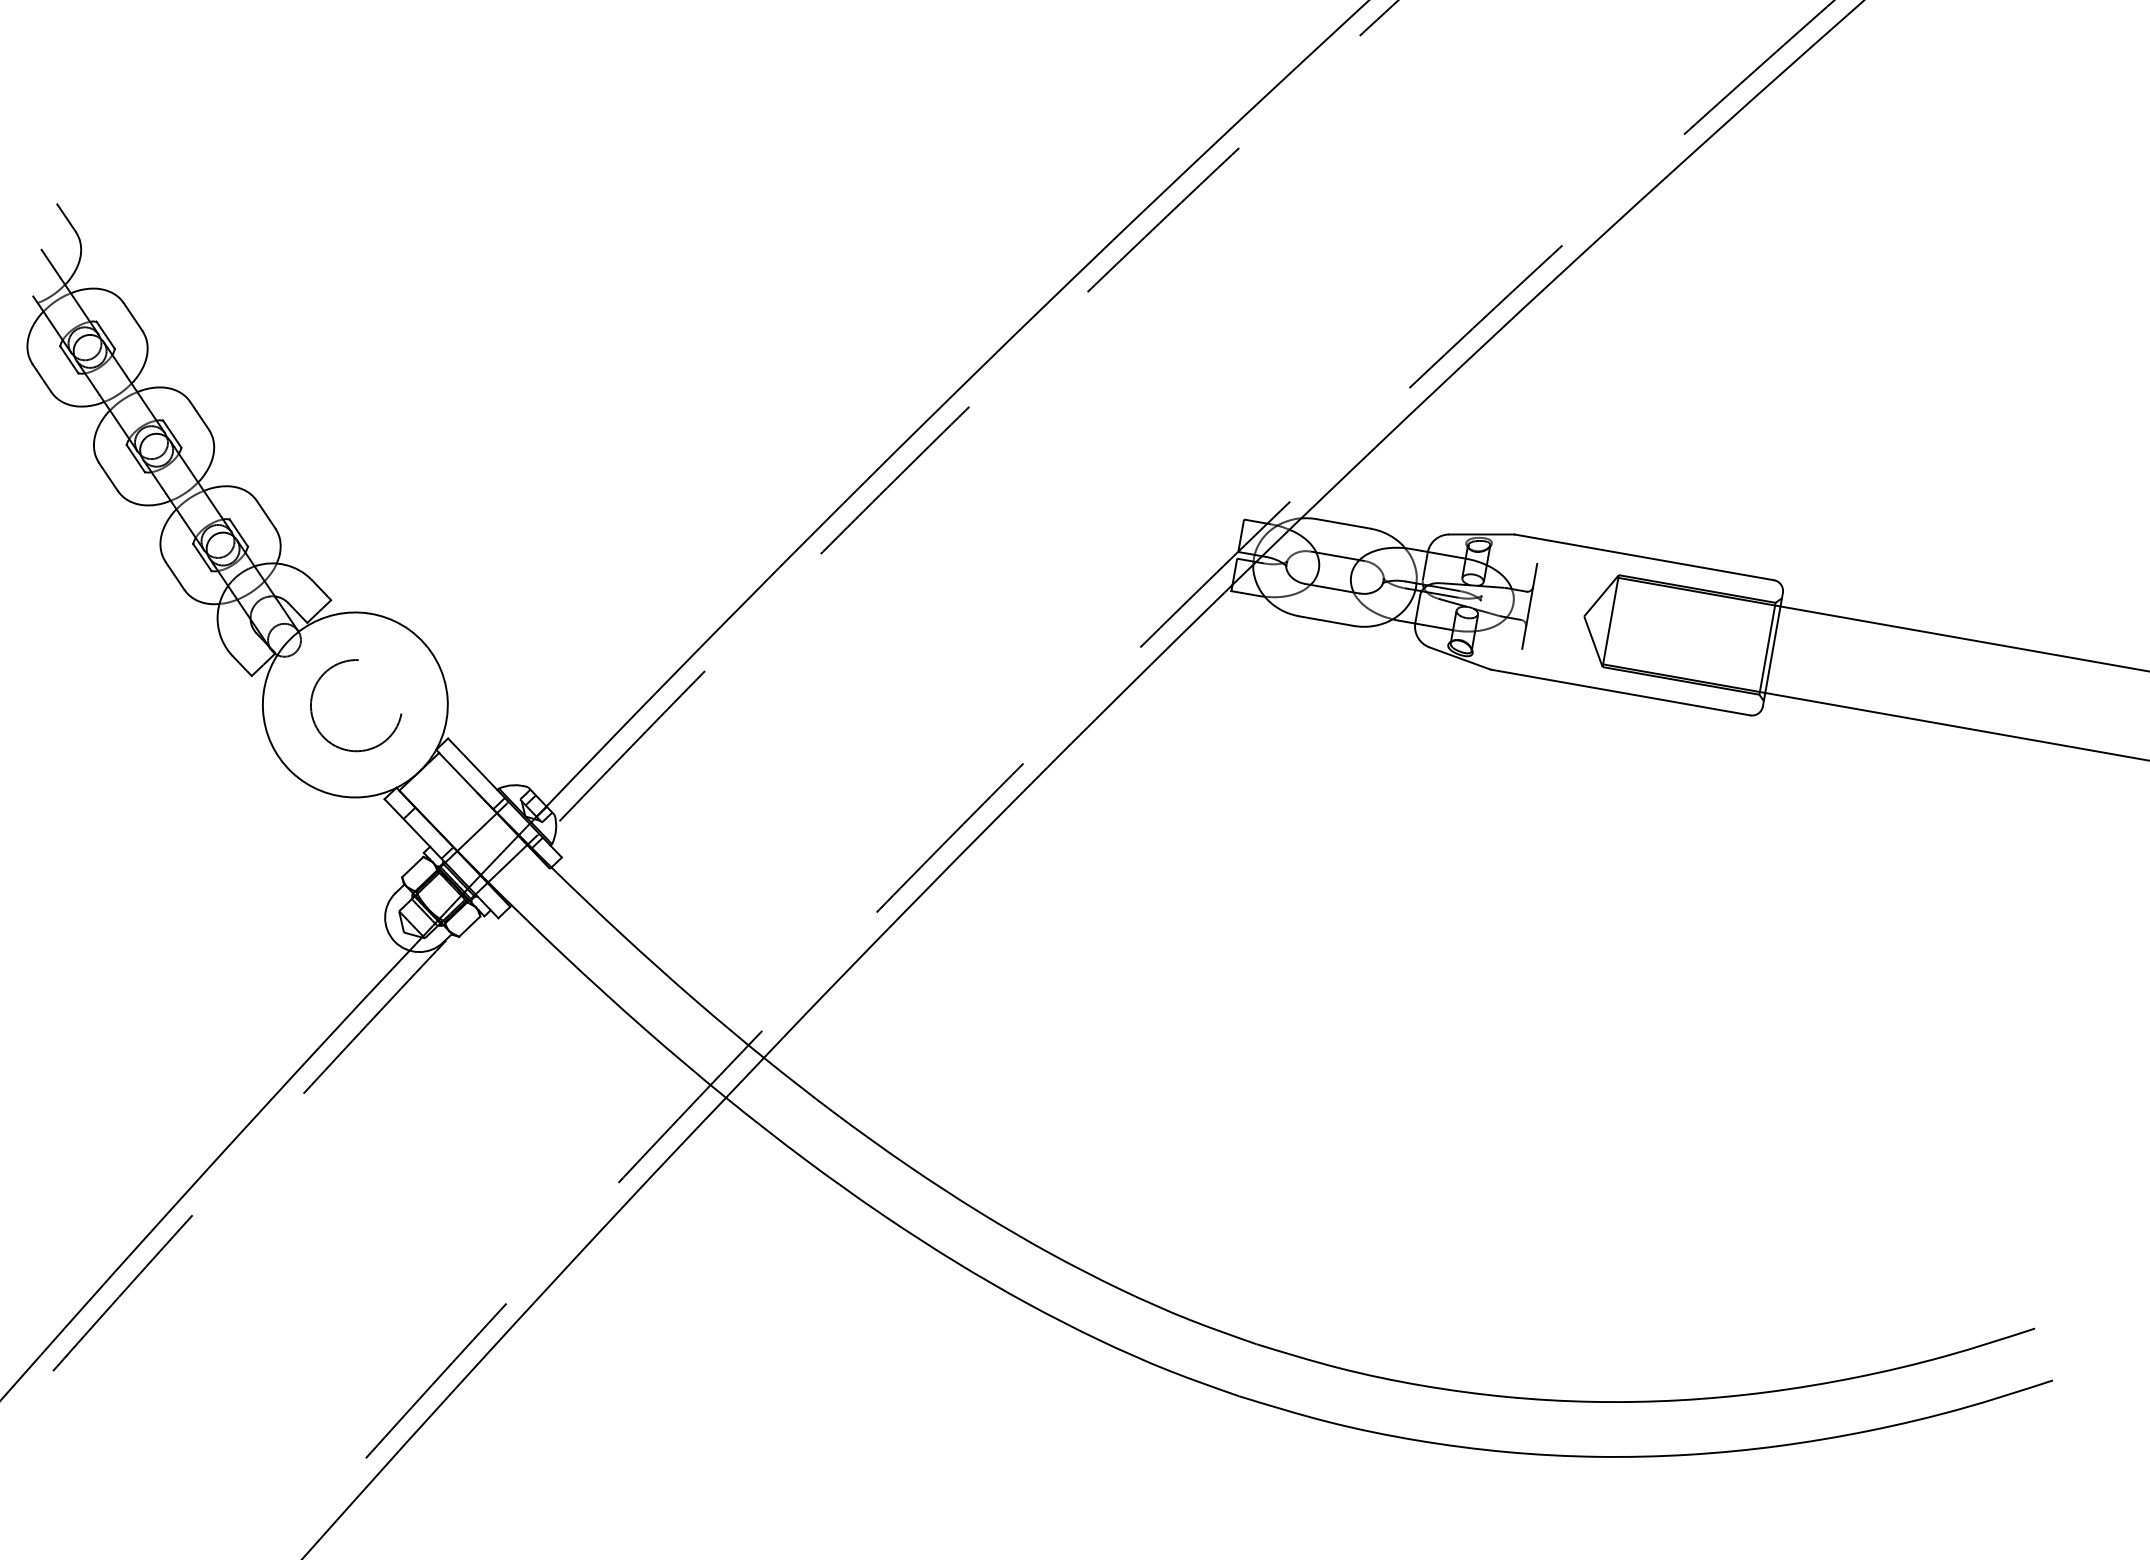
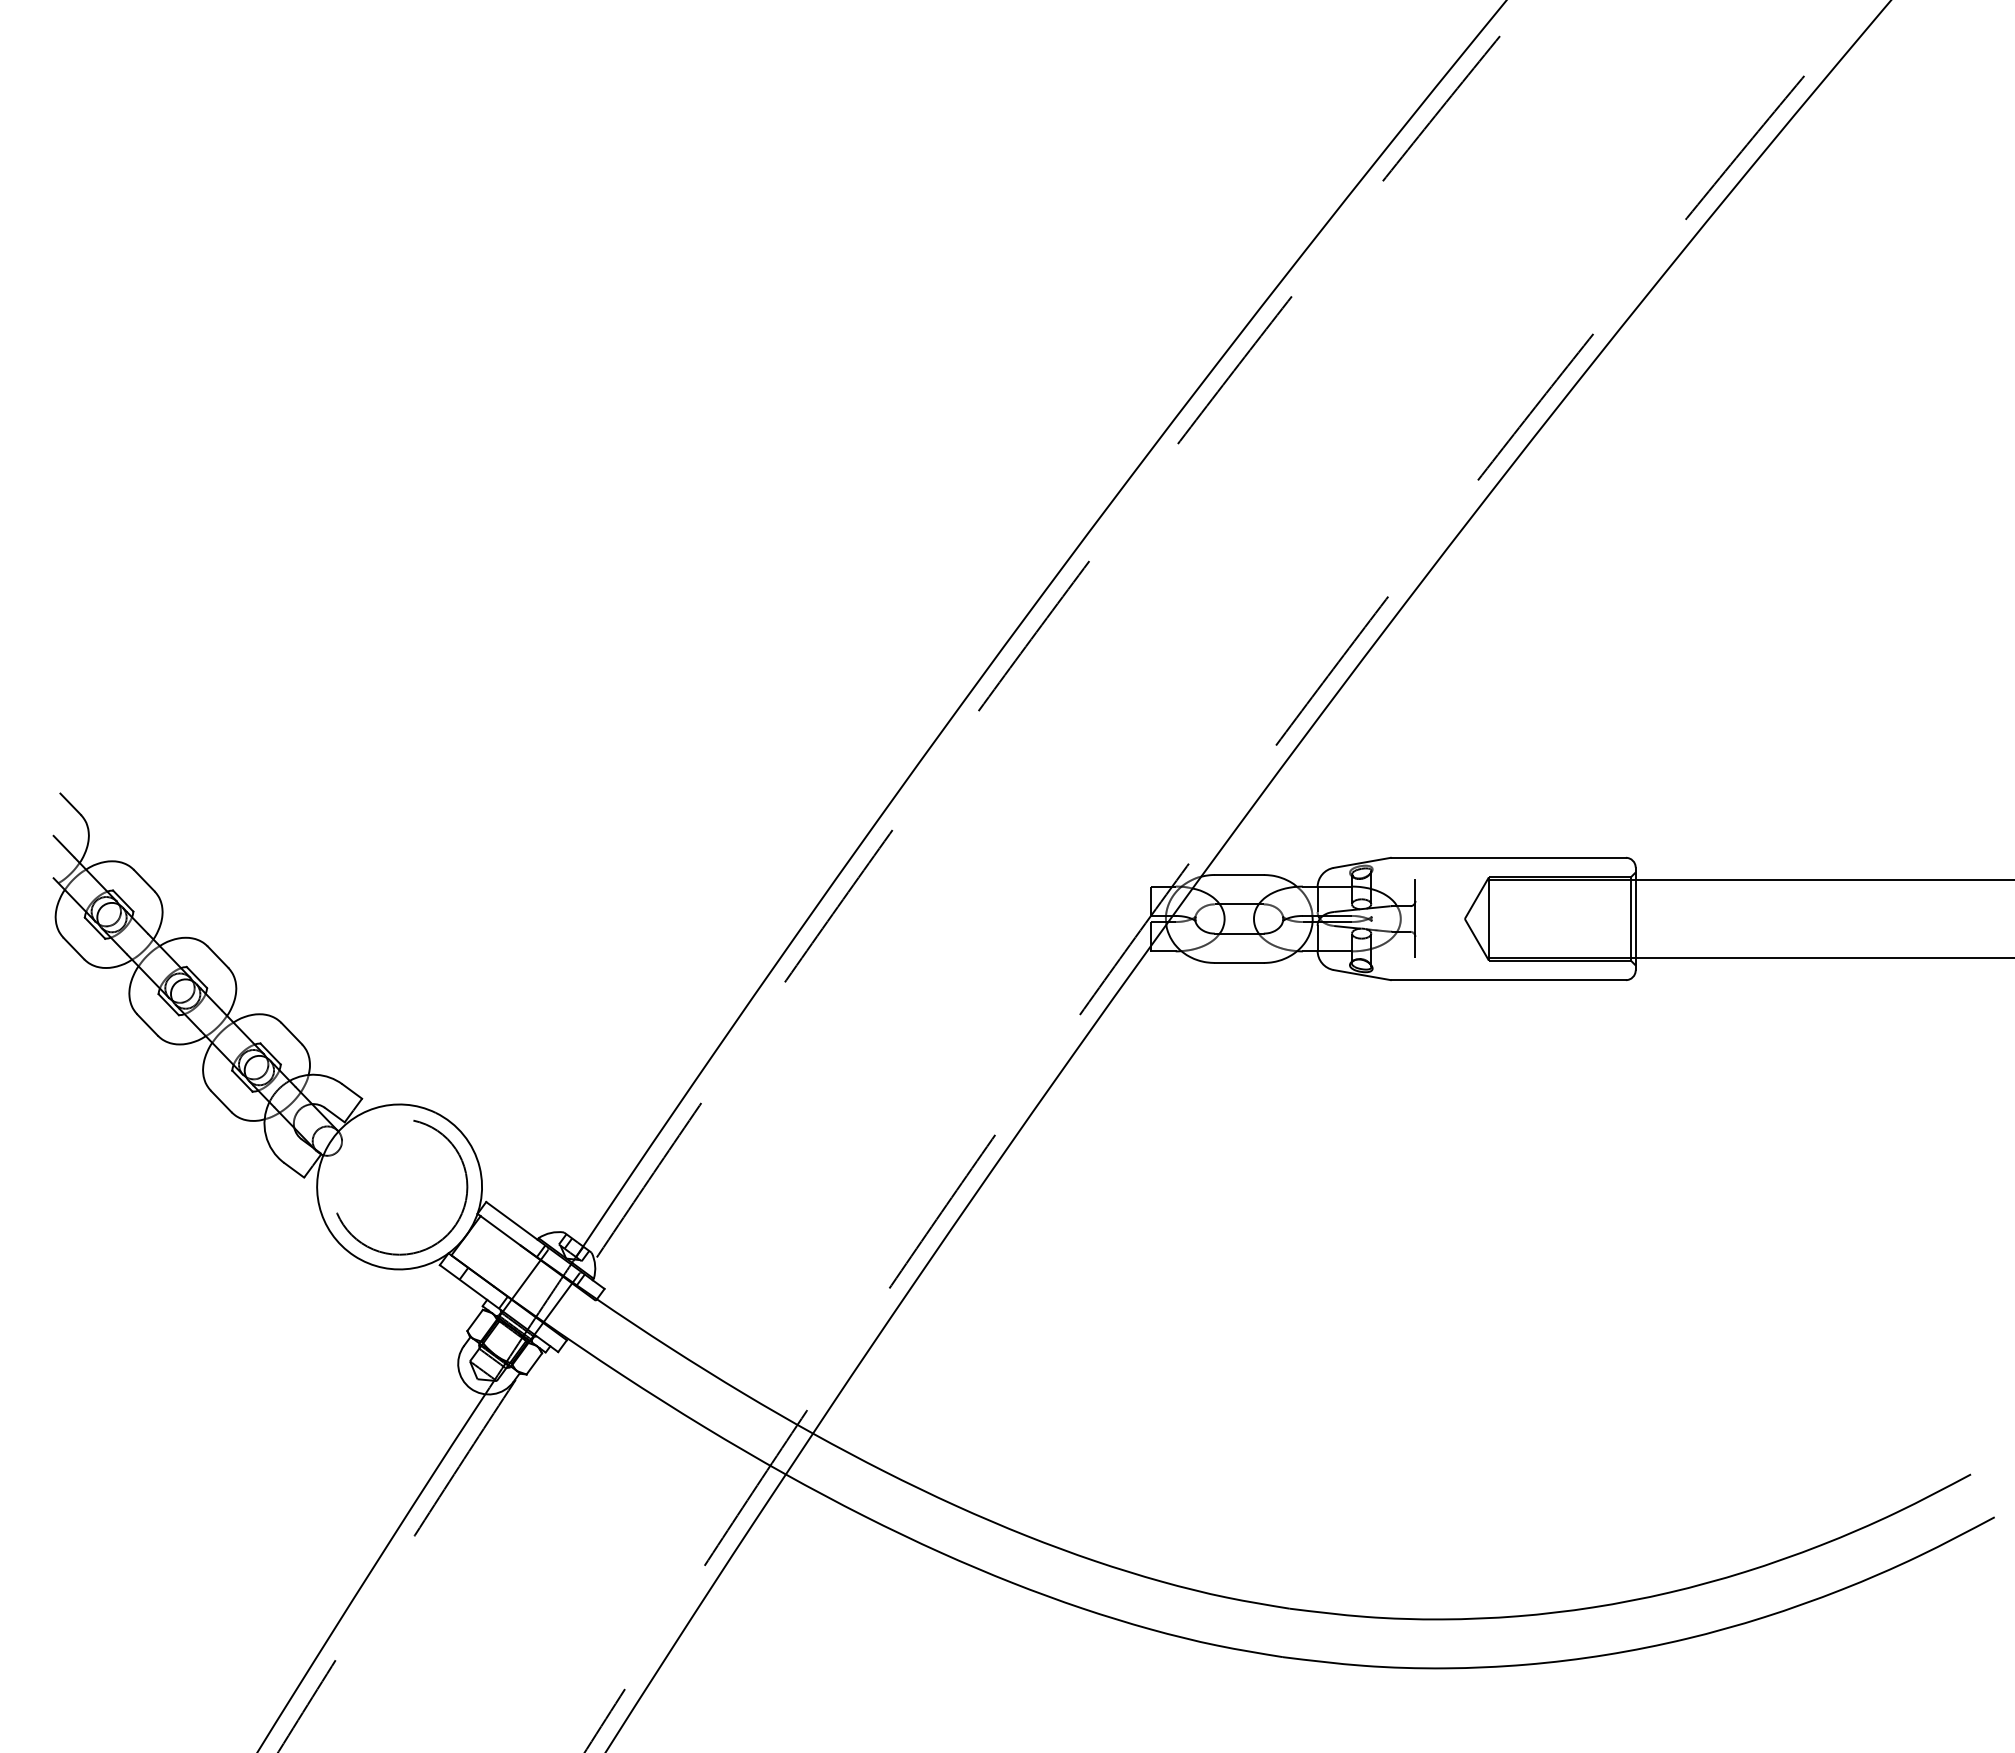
circle: (358, 706) -> (402, 1187), size x1.67

